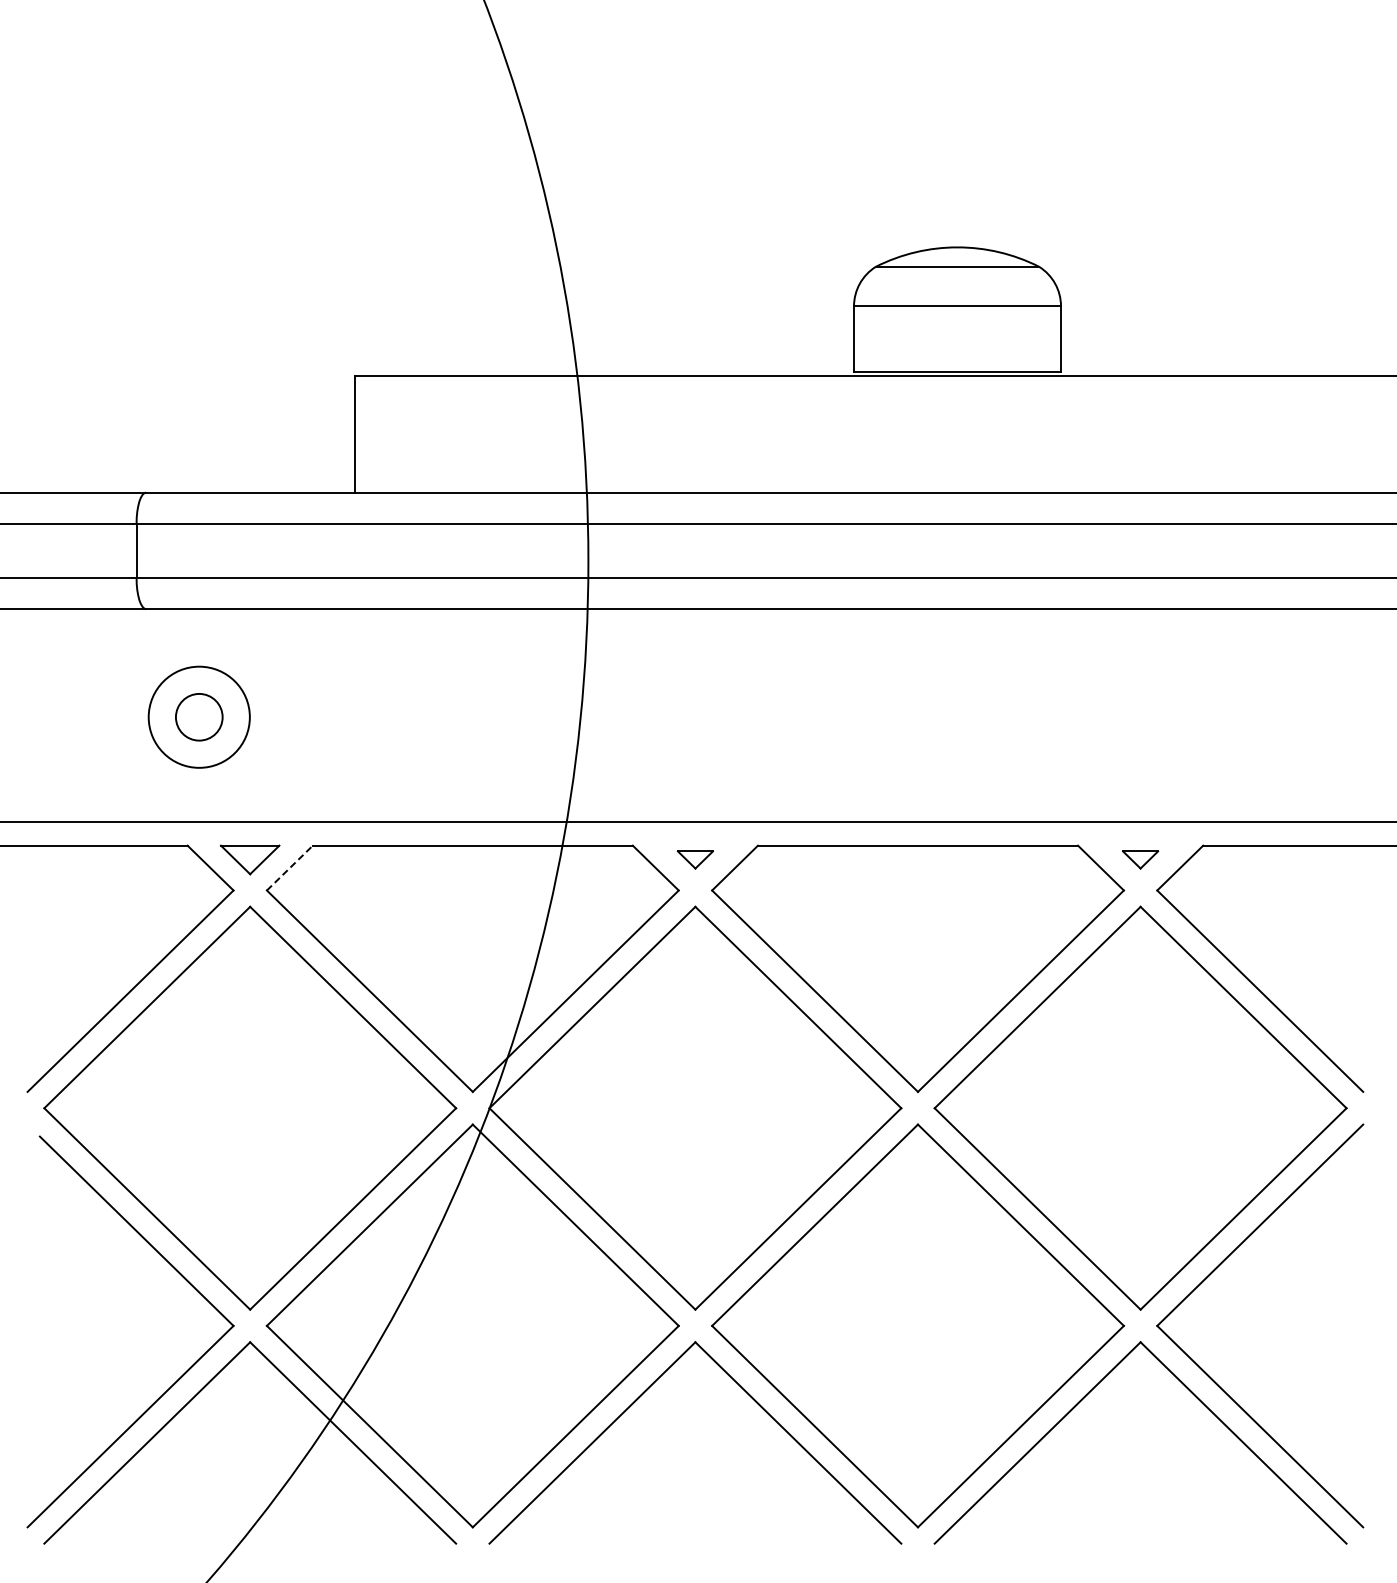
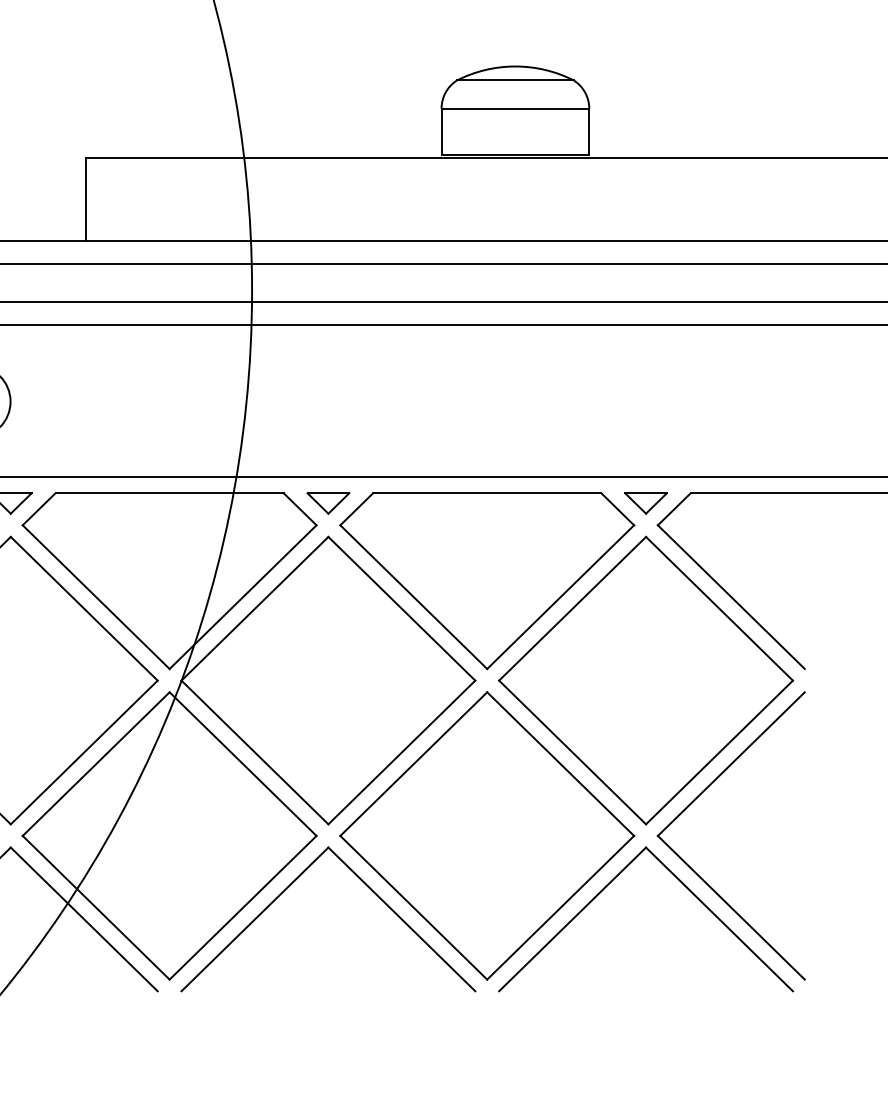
part: (695, 859) -> (328, 503), size x1.67
part: (1140, 859) -> (645, 503), size x1.67
line: (290, 867) -> (39, 508), dashed -> solid

